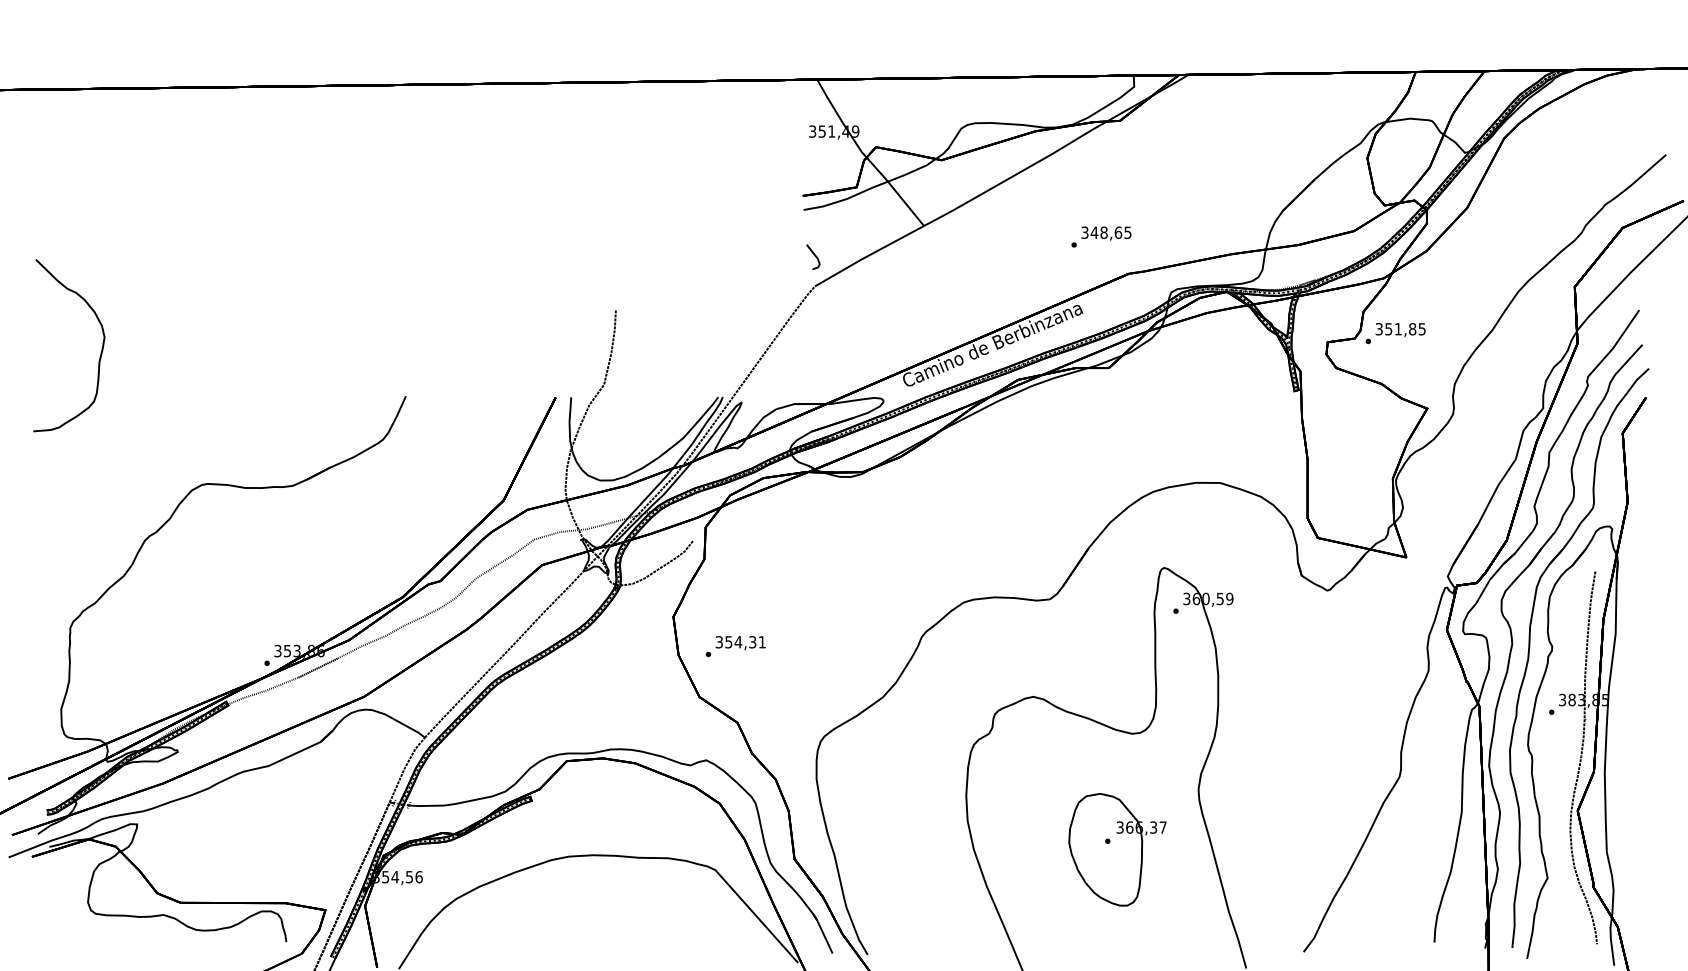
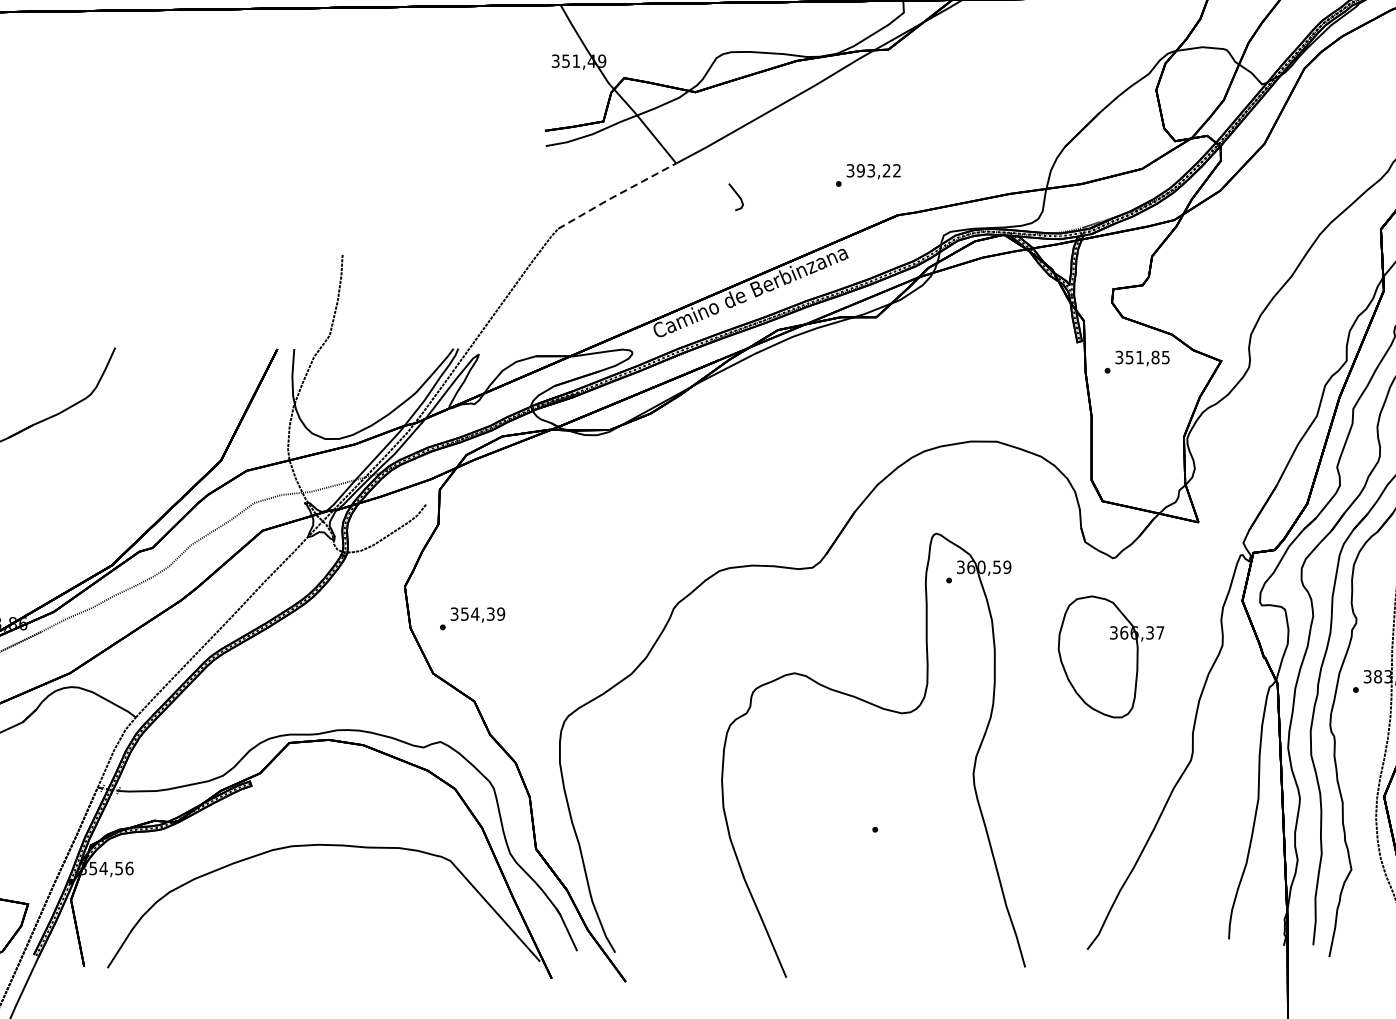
text: (1110, 232) -> (878, 170), 348,65 -> 393,22
line: (868, 255) -> (616, 195), solid -> dashed
line: (814, 256) -> (737, 196), moved
text: (1395, 333) -> (1136, 362), moved
text: (761, 642) -> (500, 614), 354,31 -> 354,39
part: (1117, 849) -> (1110, 656), moved

